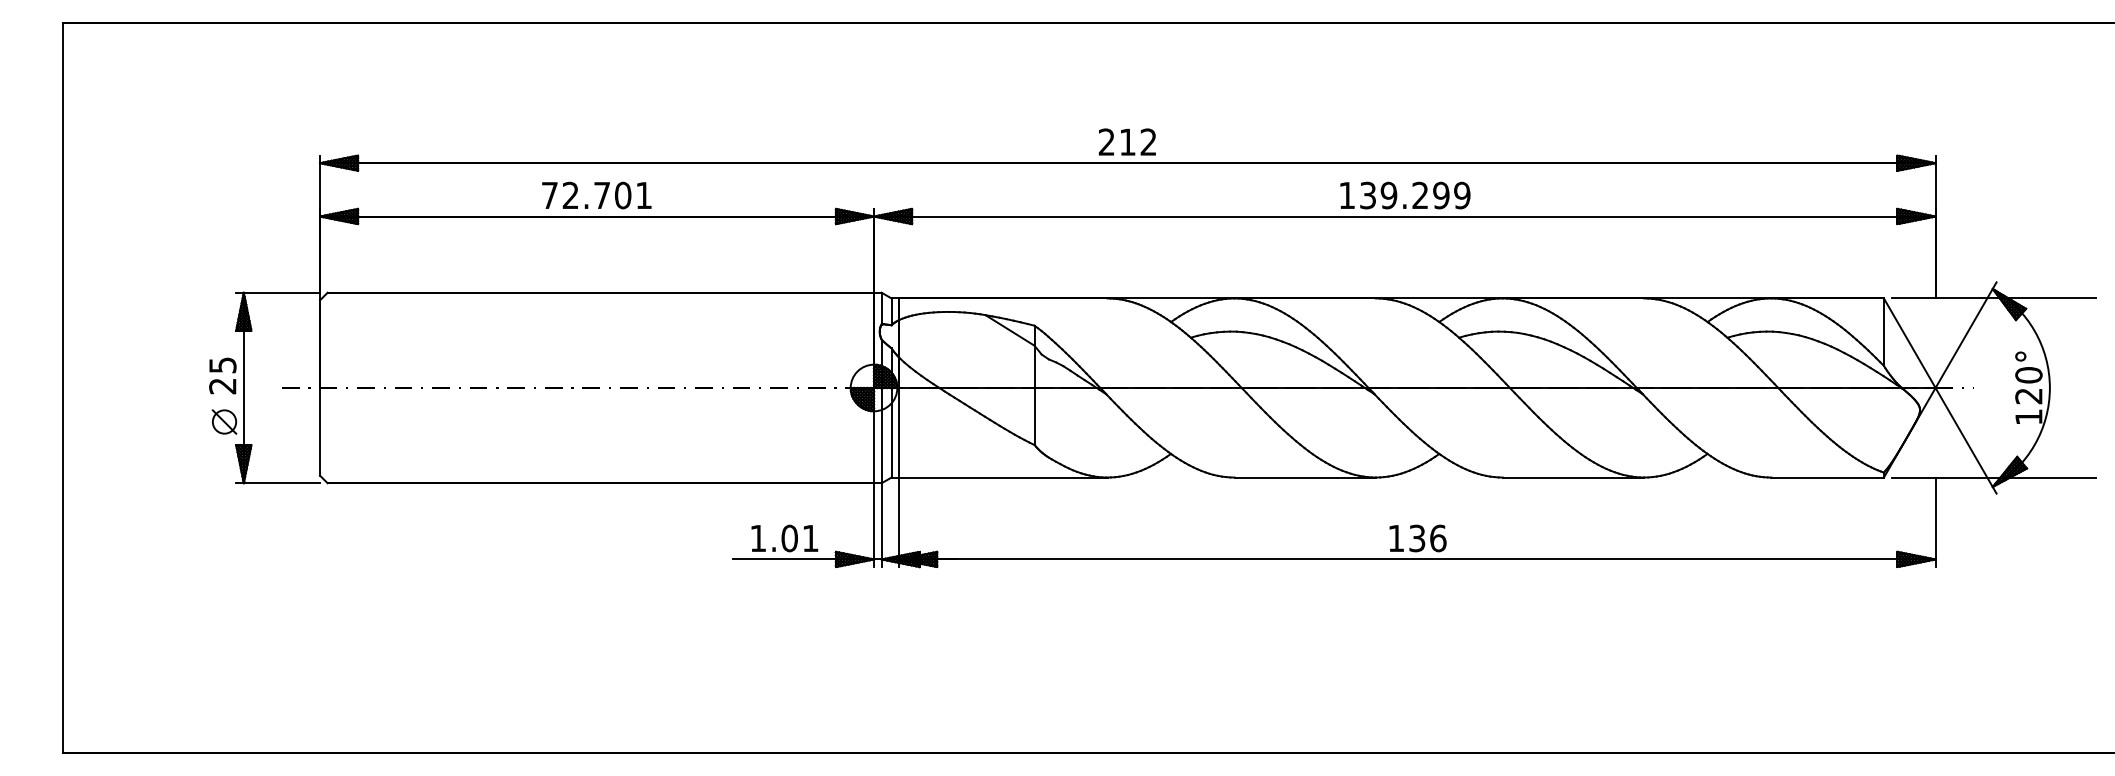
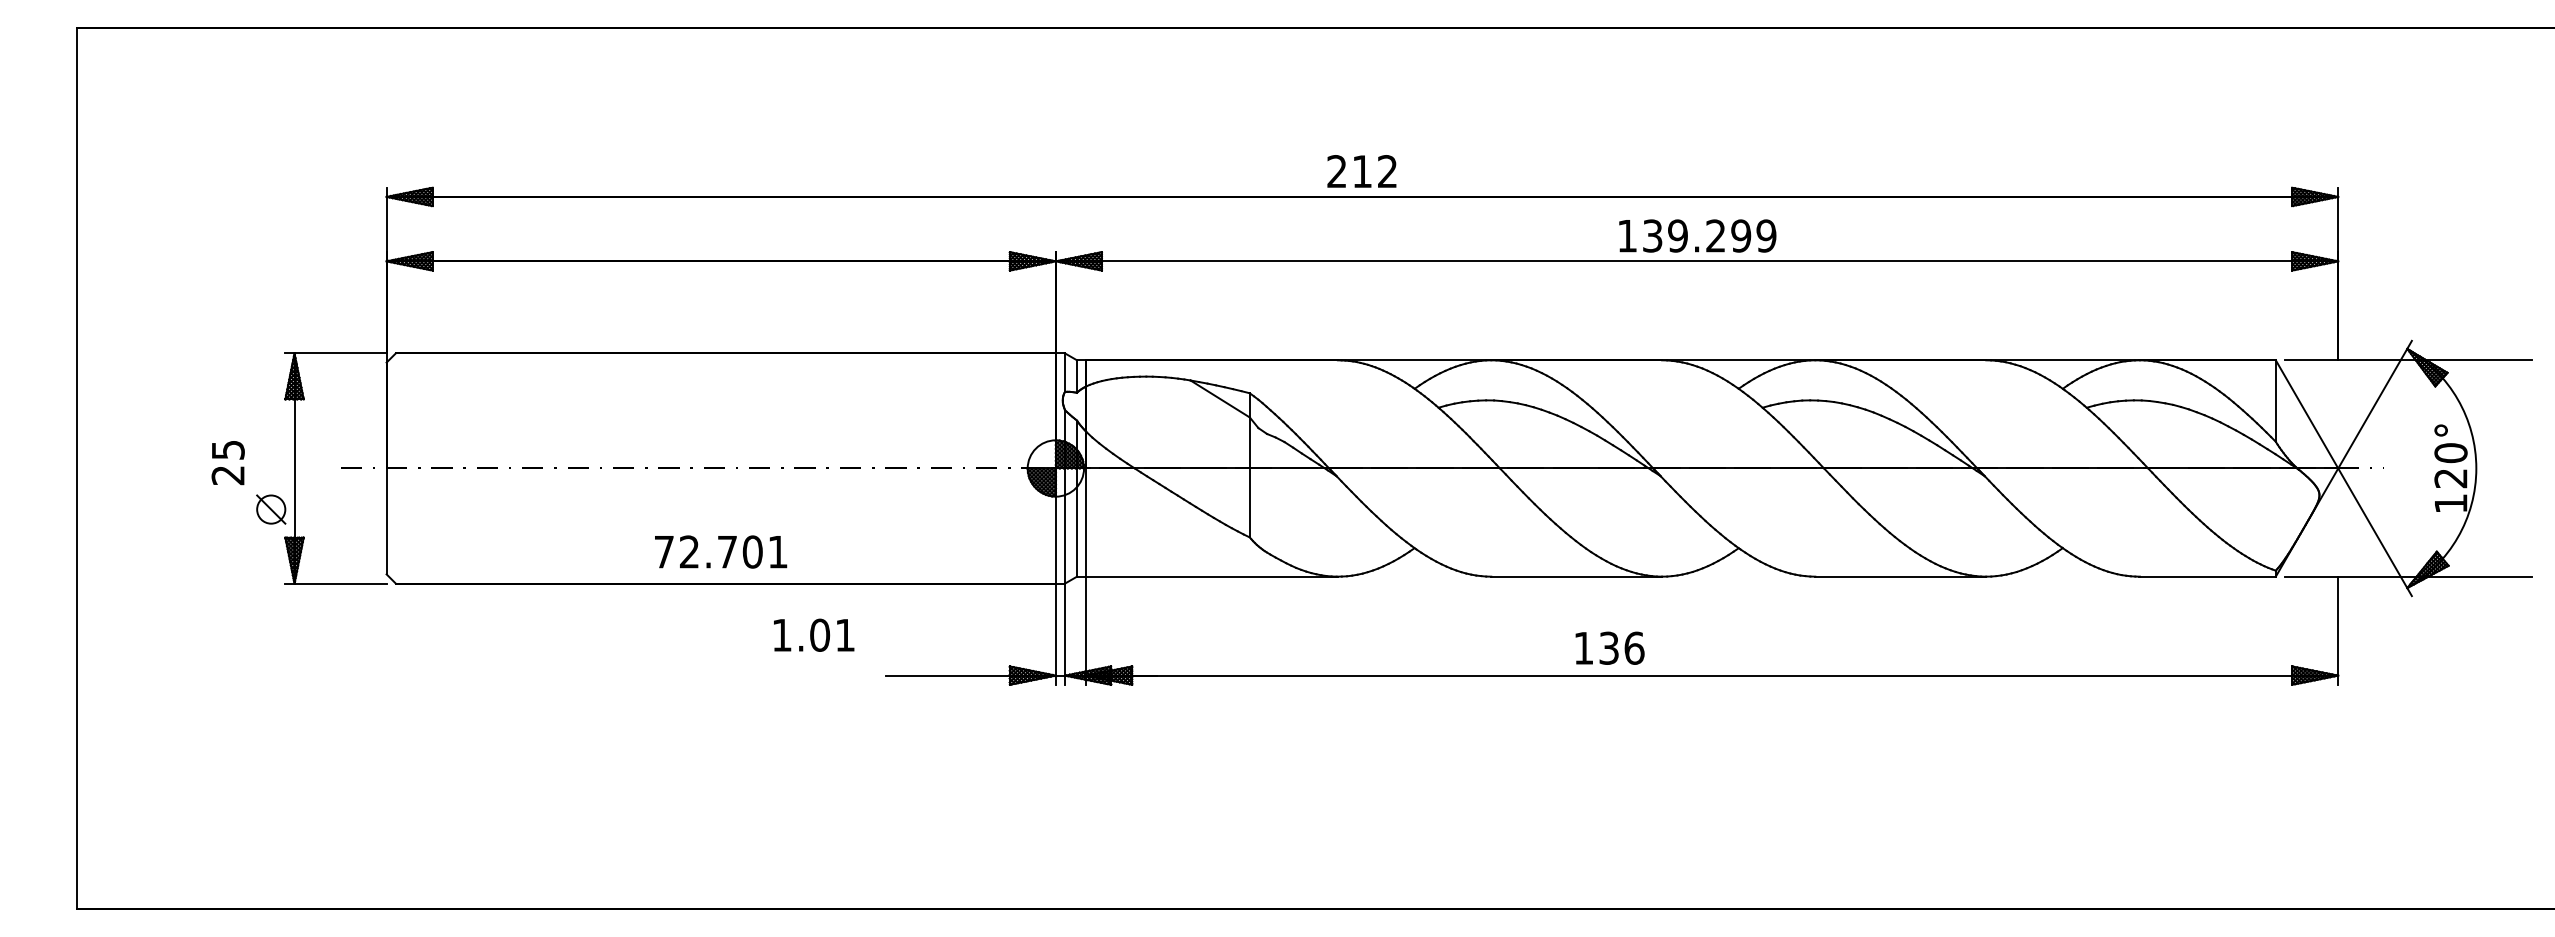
text: (597, 195) -> (721, 551), moved
text: (222, 376) -> (227, 463), moved
text: (785, 537) -> (814, 634), moved
text: (1417, 537) -> (1609, 647), moved

